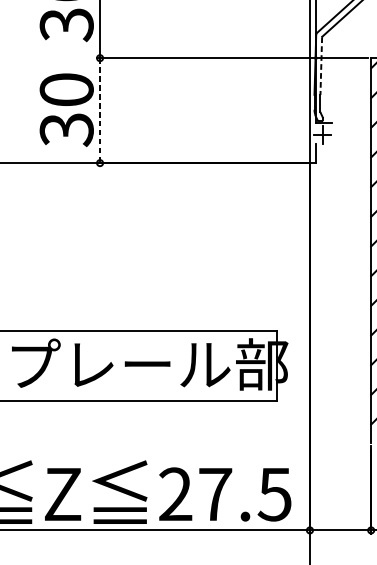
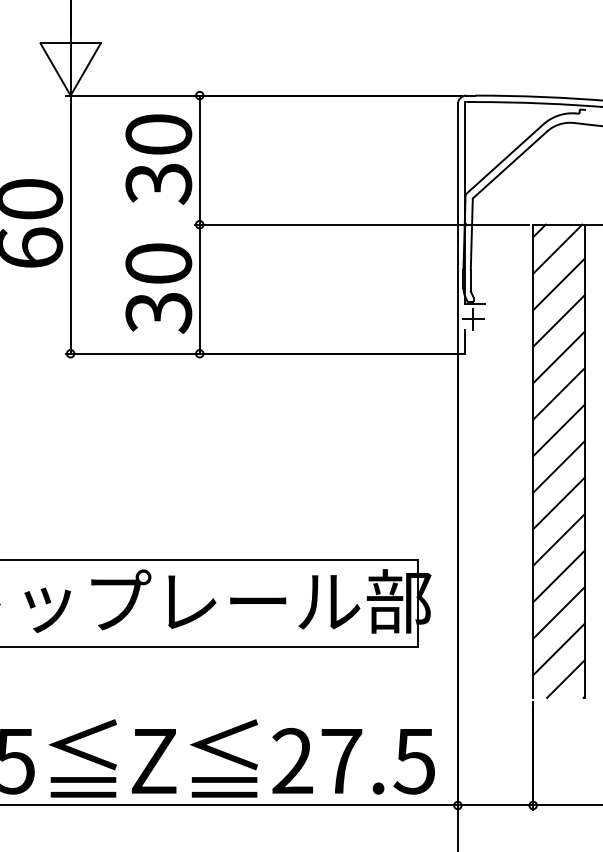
line: (321, 66) -> (471, 235), dashed -> solid
line: (99, 110) -> (199, 289), dashed -> solid

